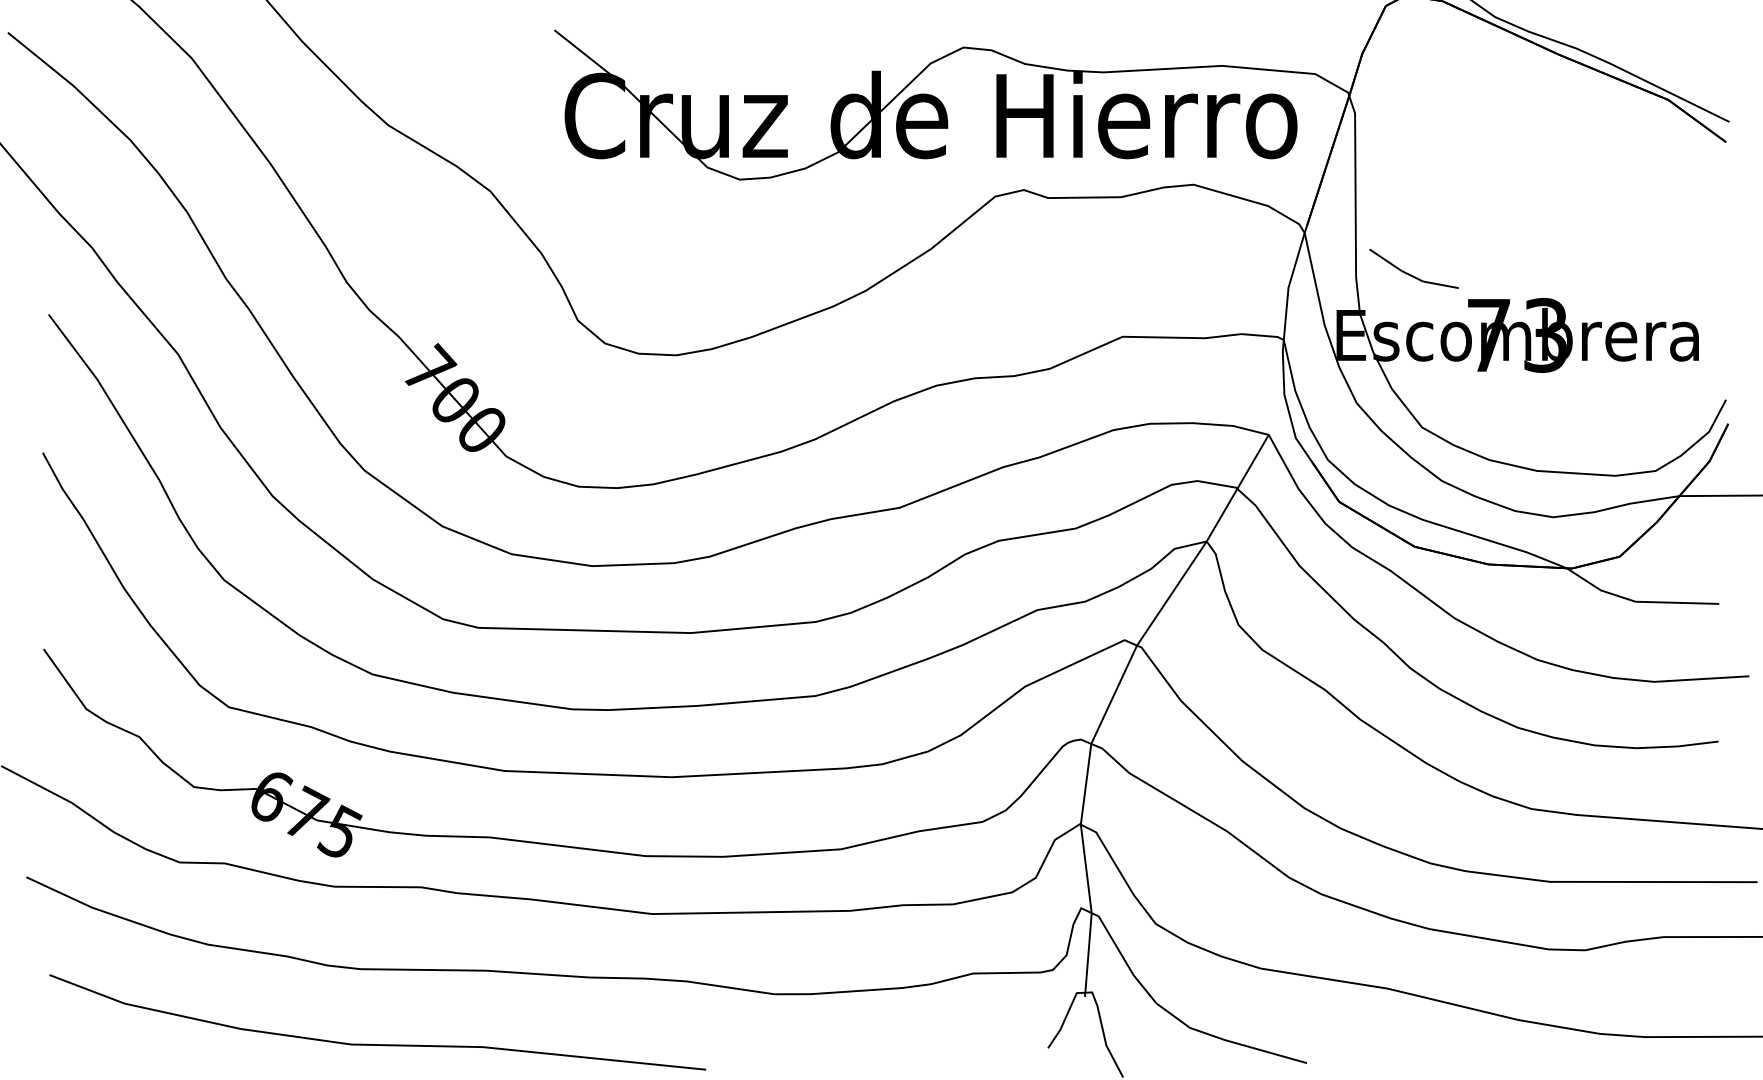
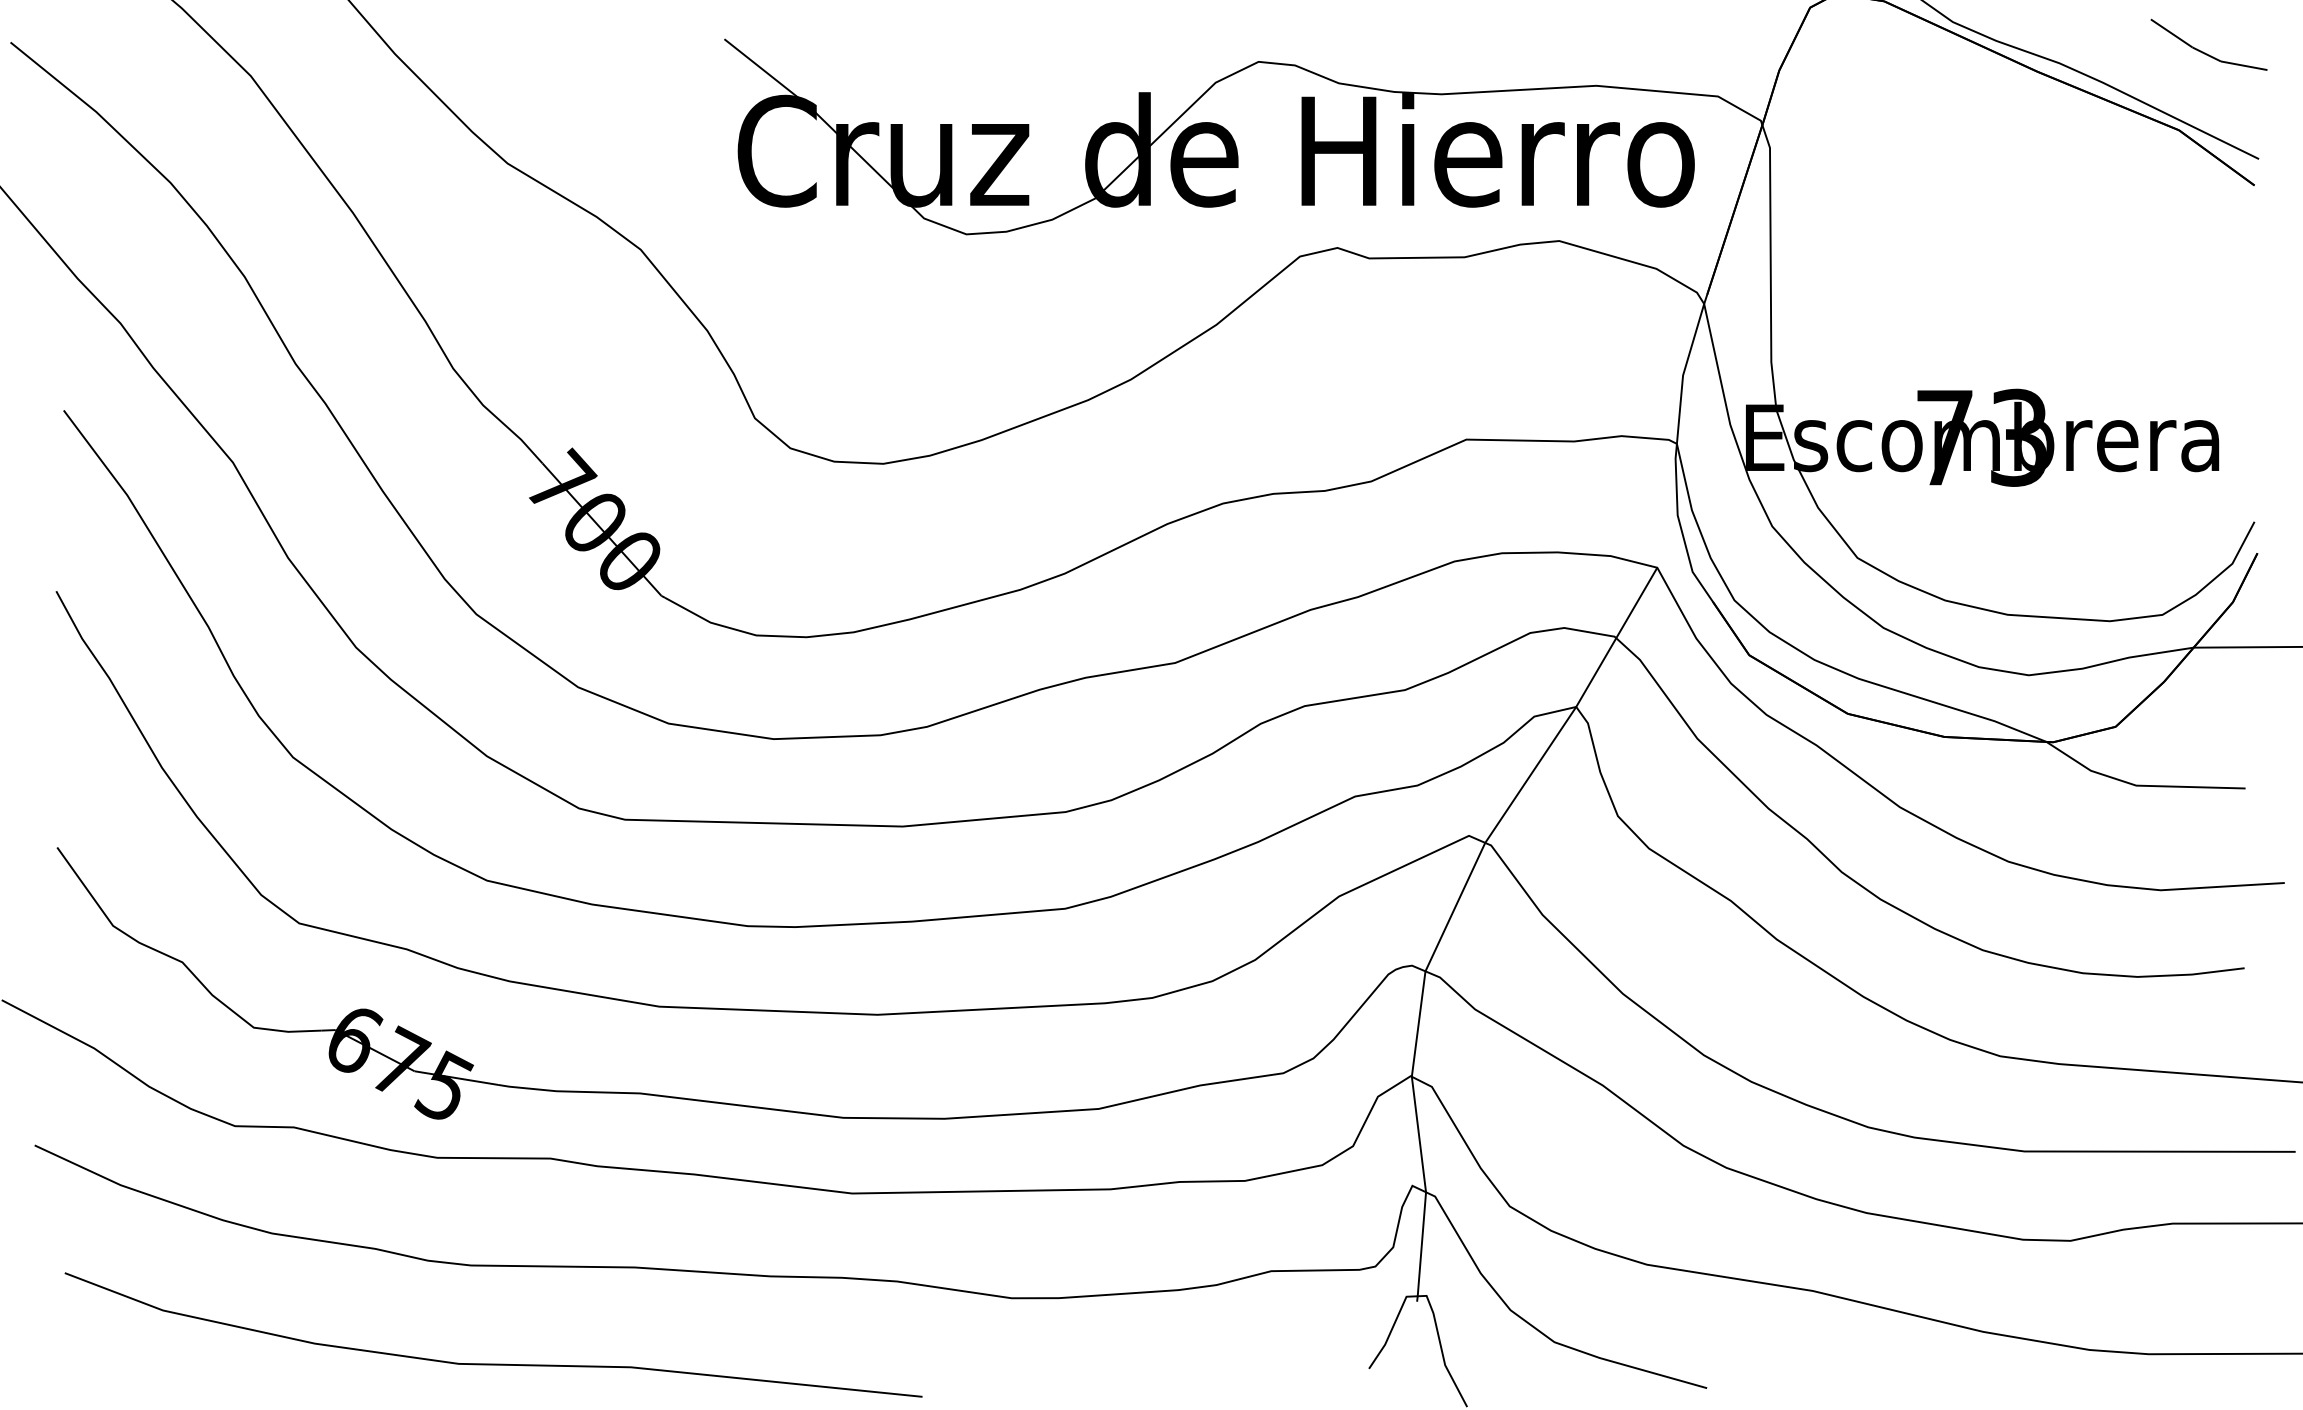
line: (1411, 274) -> (2205, 52), moved

